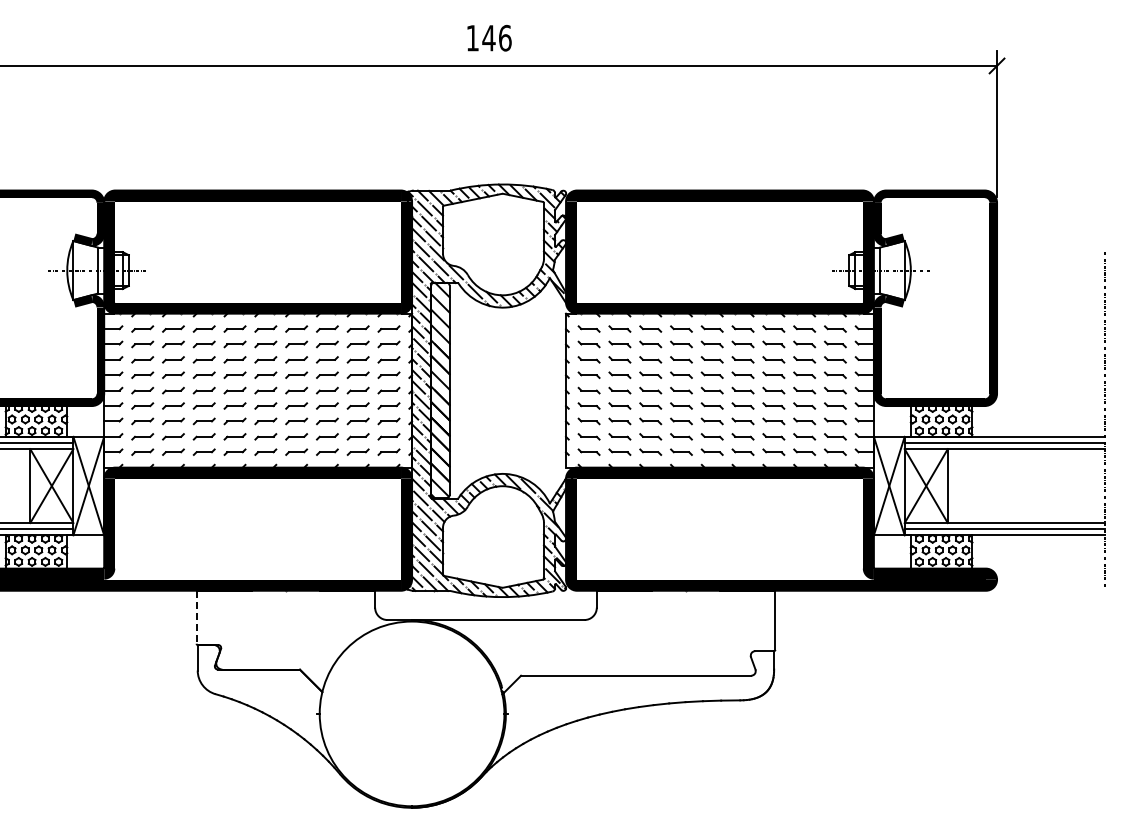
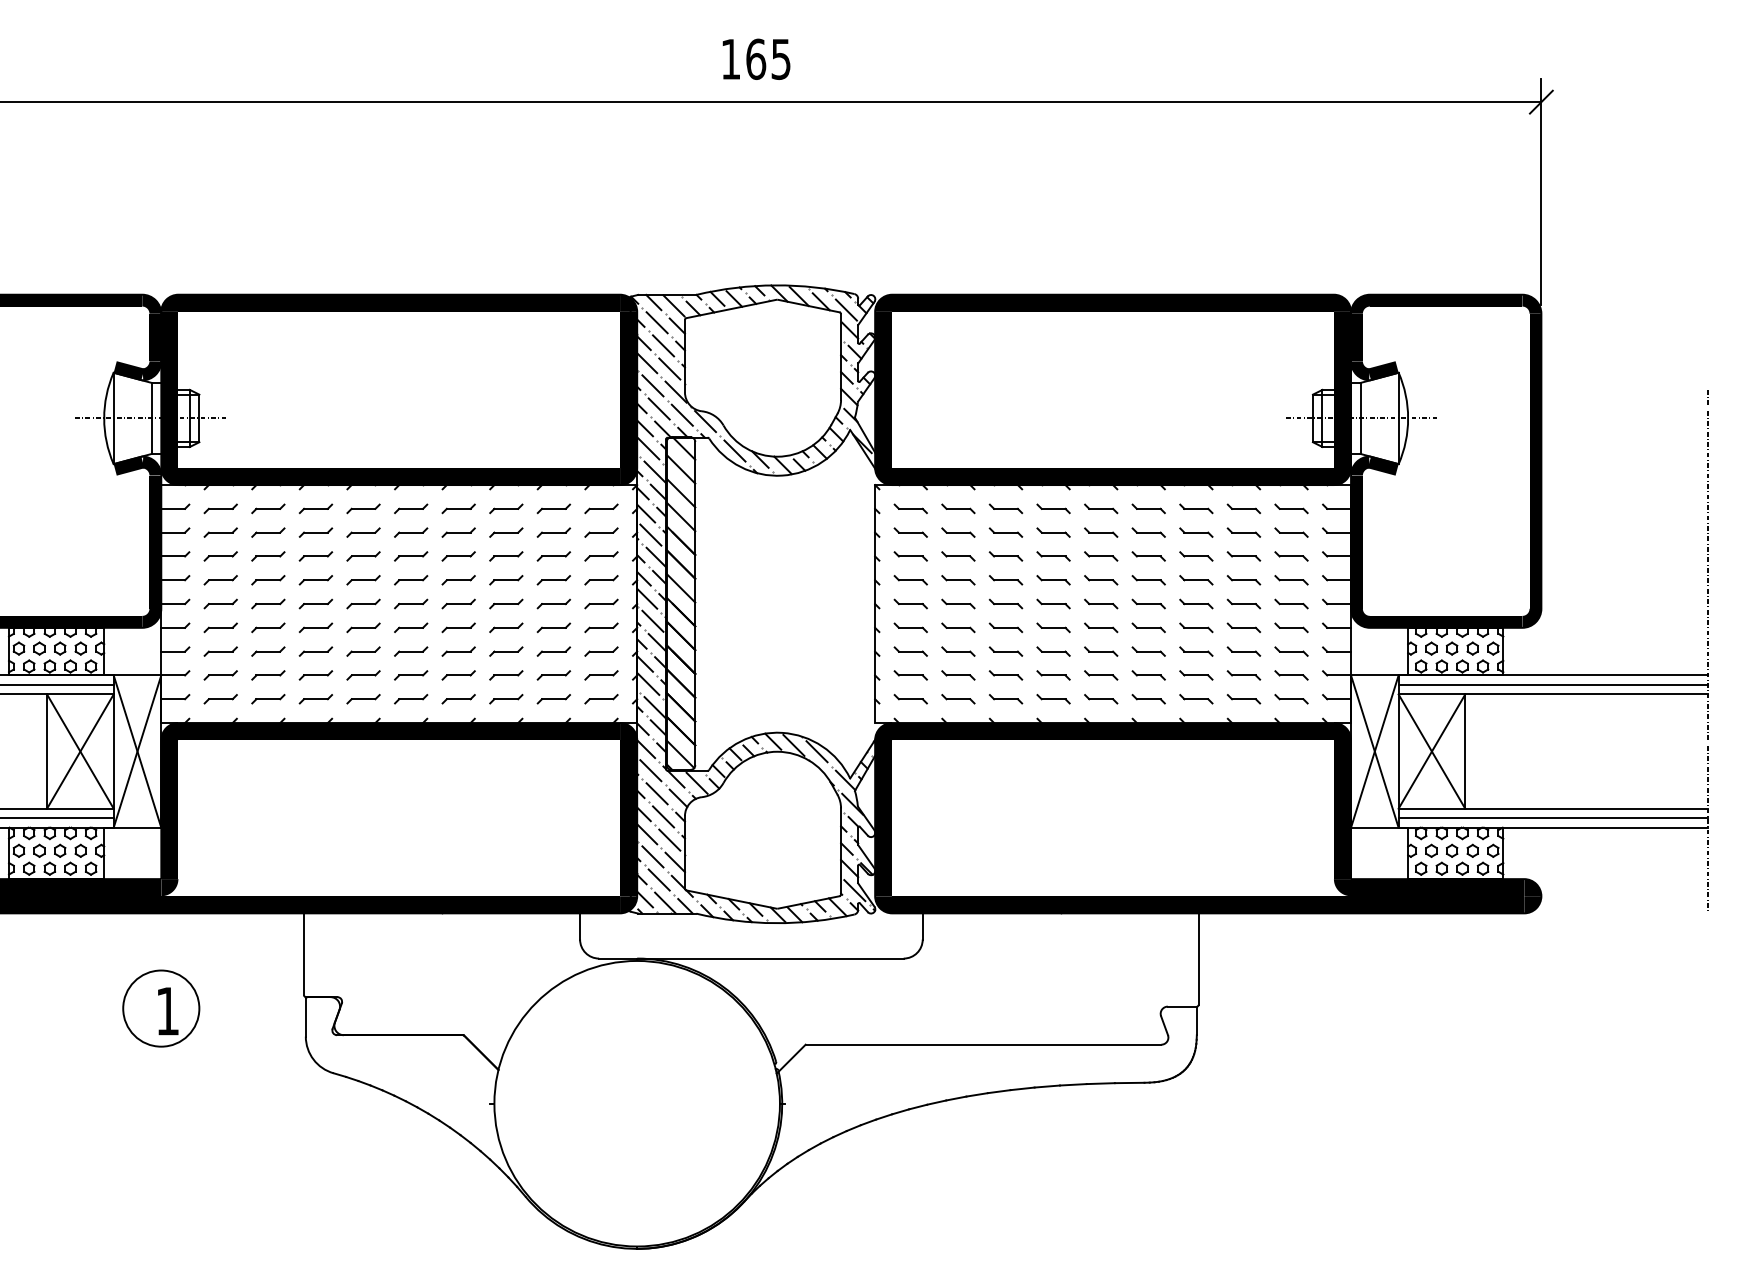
text: (496, 37) -> (767, 58), 146 -> 165
line: (196, 617) -> (303, 954), dashed -> solid
part: (103, 651) -> (160, 1007), added

